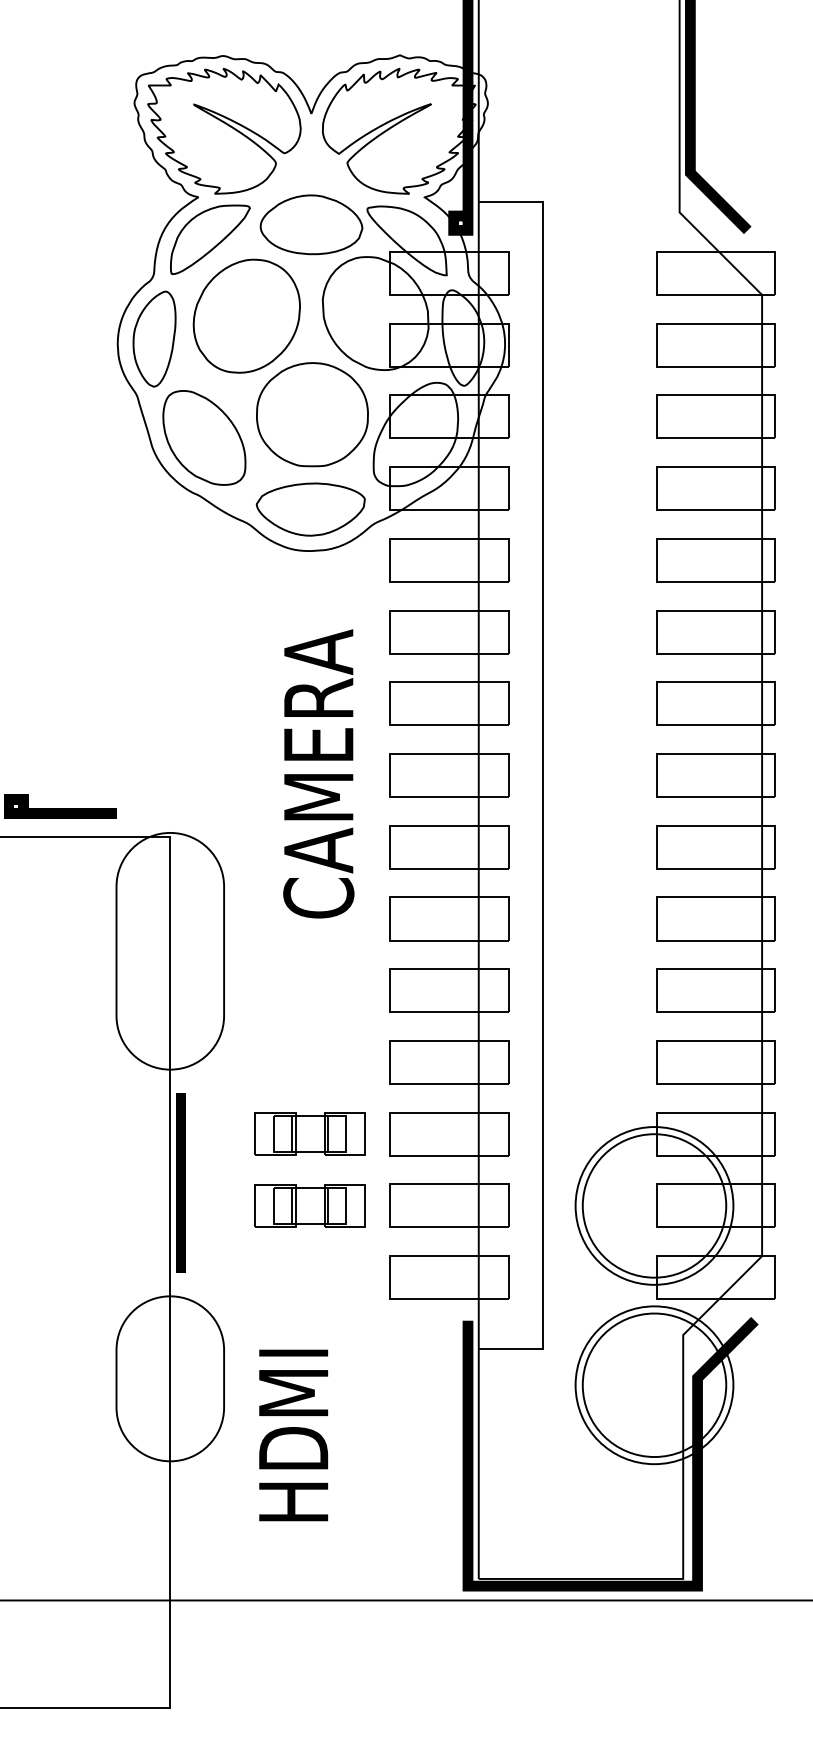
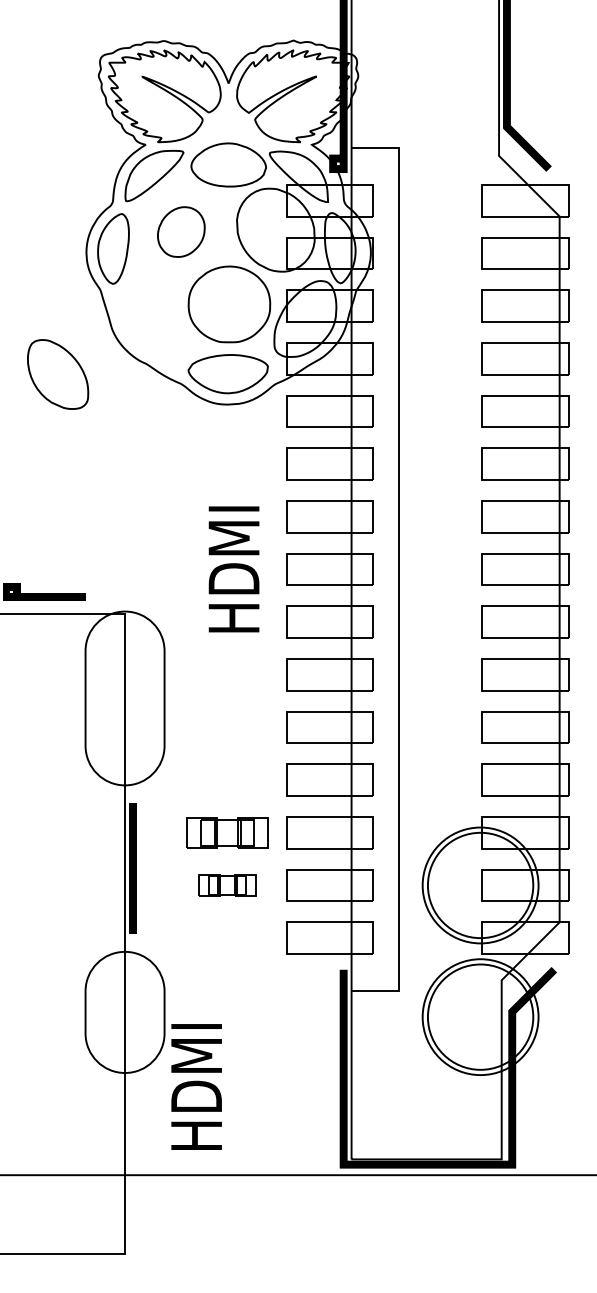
part: (247, 315) -> (181, 231), size x0.6
part: (204, 437) -> (58, 374), moved
text: (319, 774) -> (234, 568), CAMERA -> HDMI
part: (309, 1205) -> (227, 885), size x0.7
text: (293, 1434) -> (196, 1086), moved

